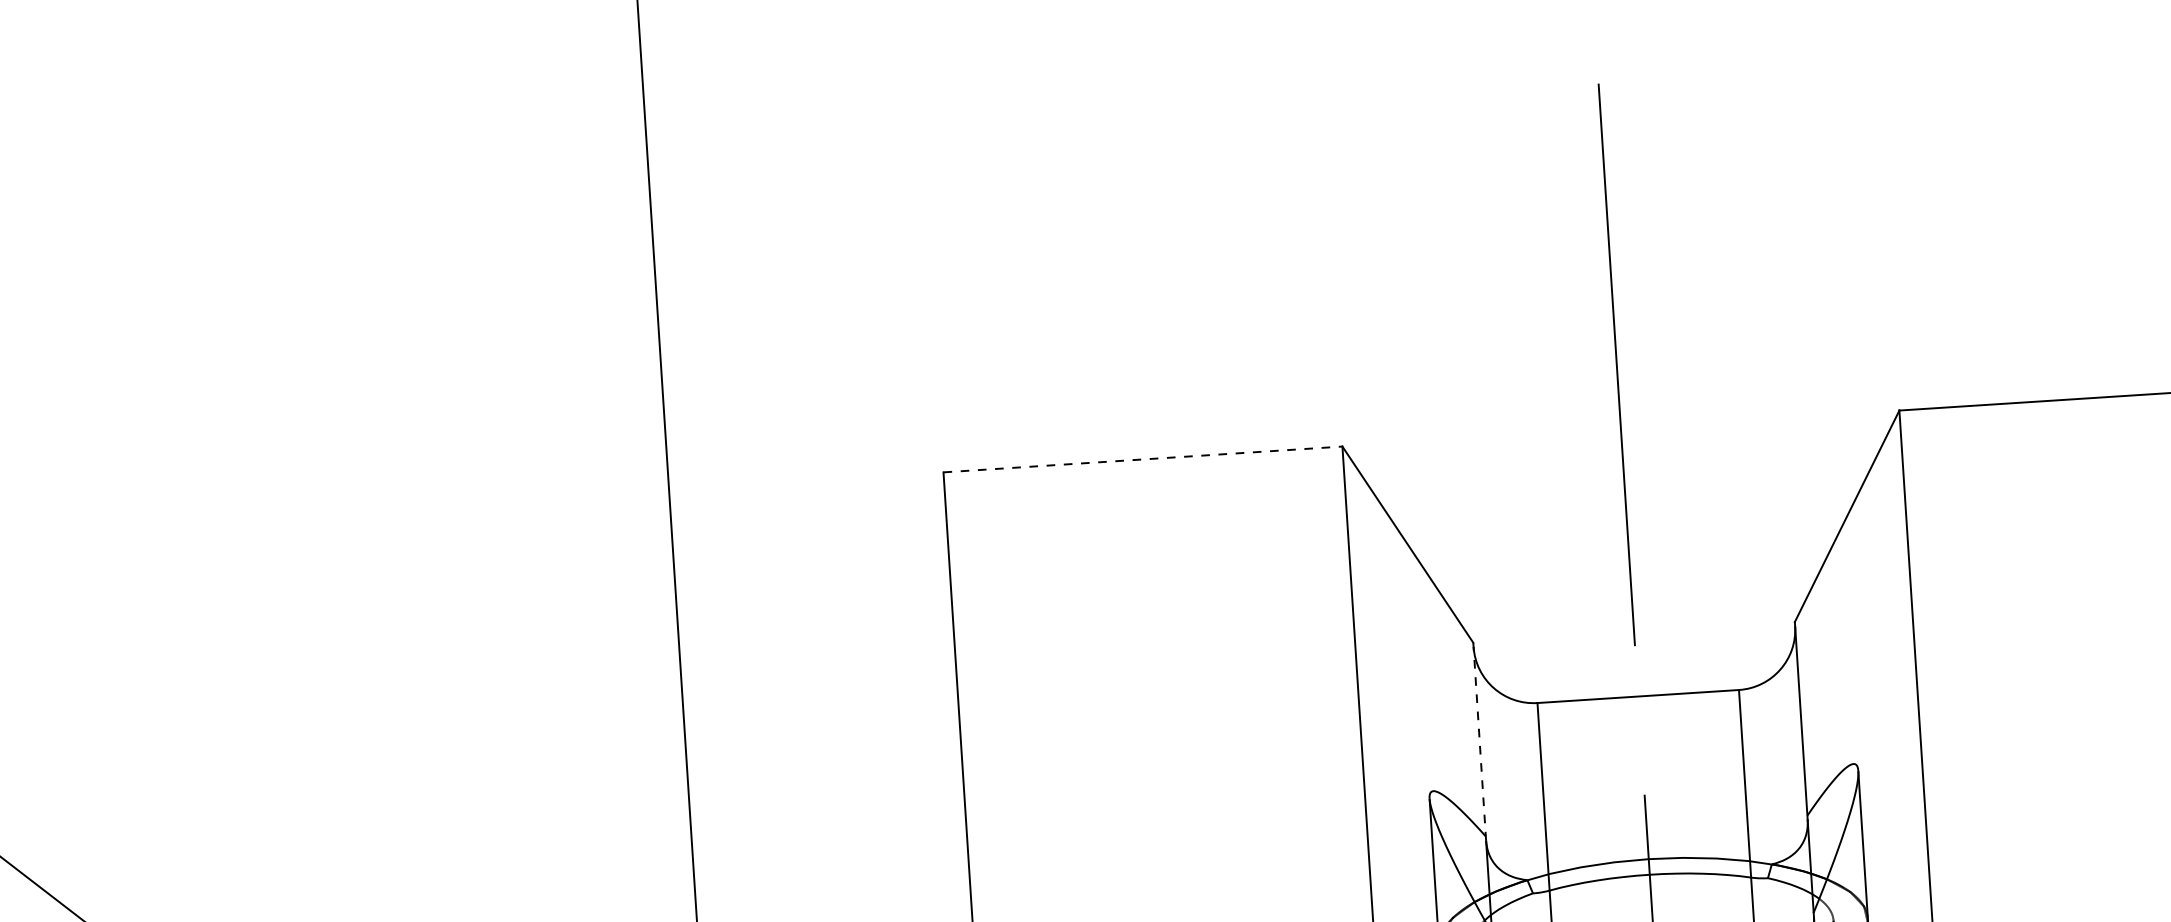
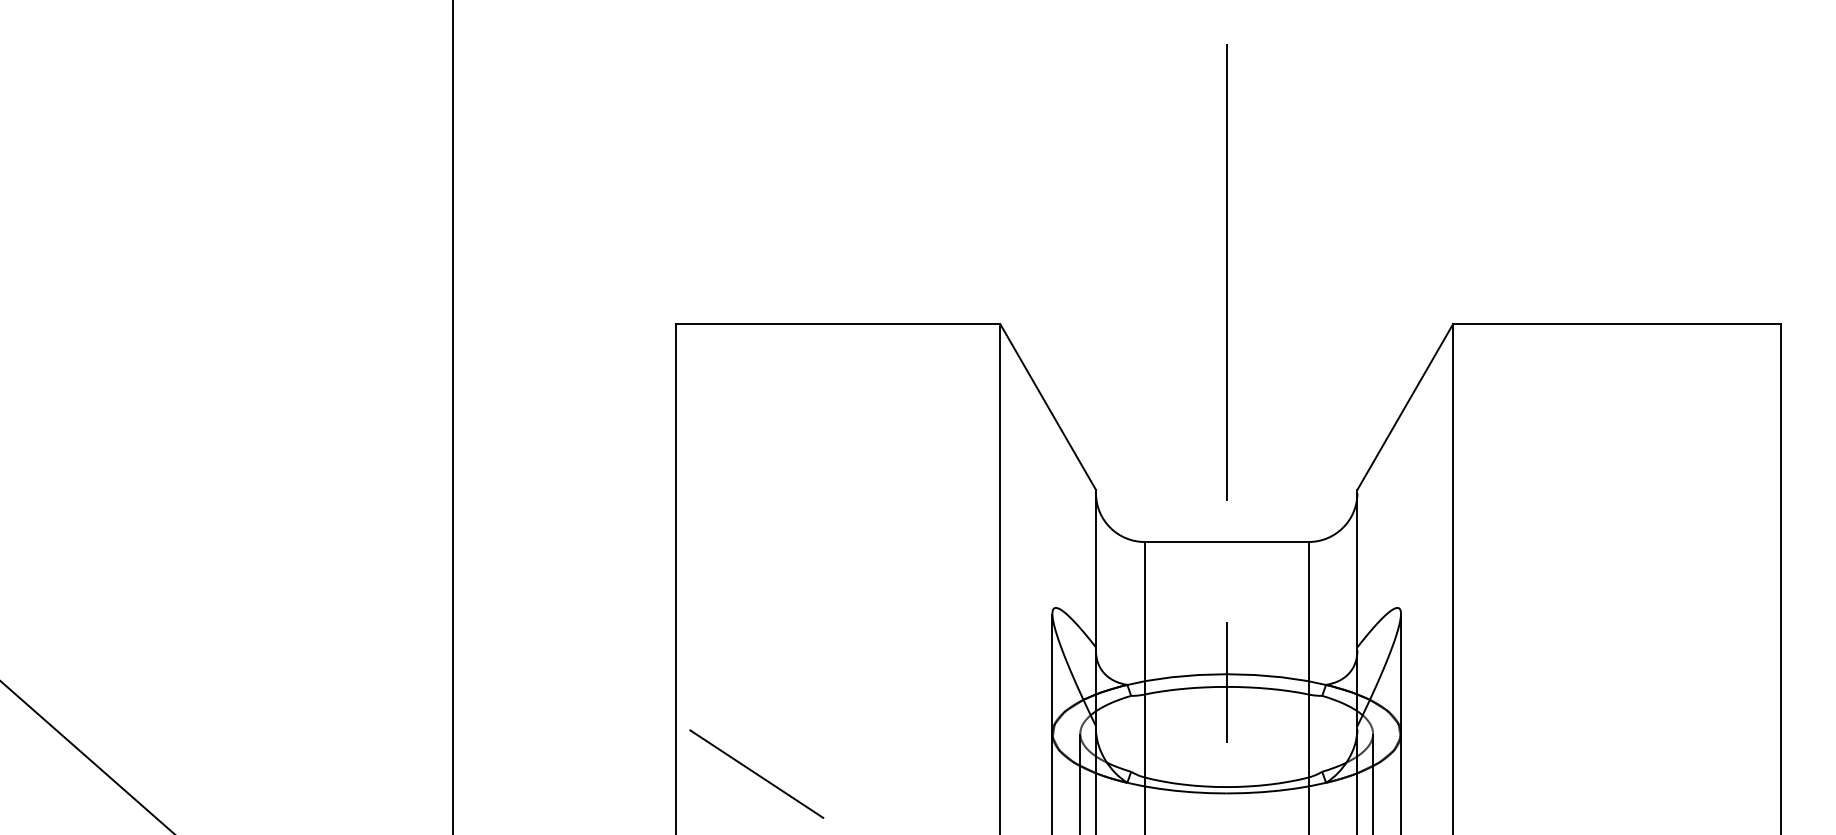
line: (1143, 459) -> (838, 324), dashed -> solid
line: (1479, 741) -> (1095, 570), dashed -> solid

